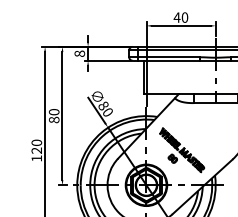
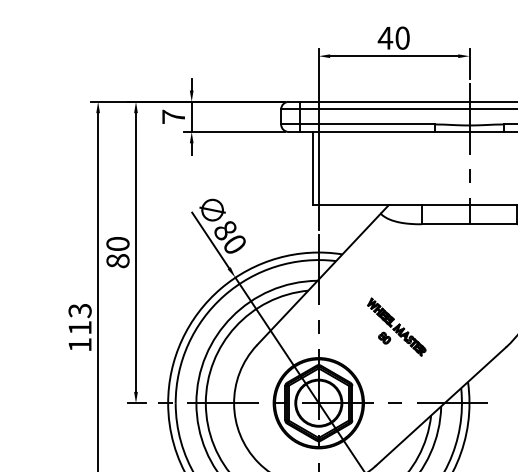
text: (79, 53) -> (173, 116), 8 -> 7
text: (36, 146) -> (79, 318), 120 -> 113
part: (182, 150) -> (397, 327), size x0.6

